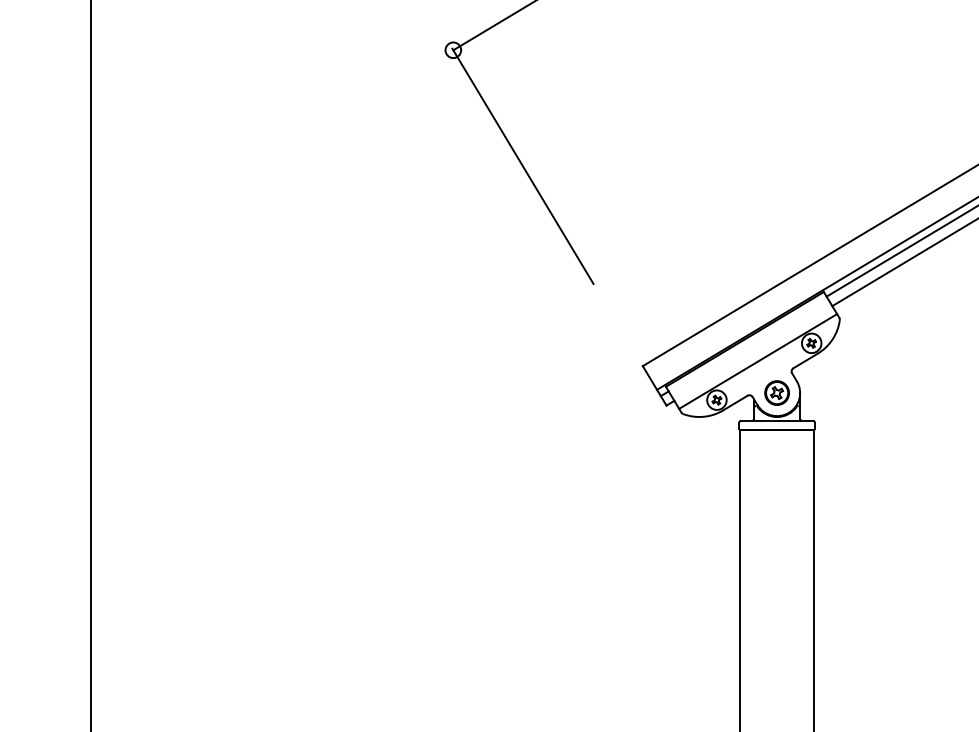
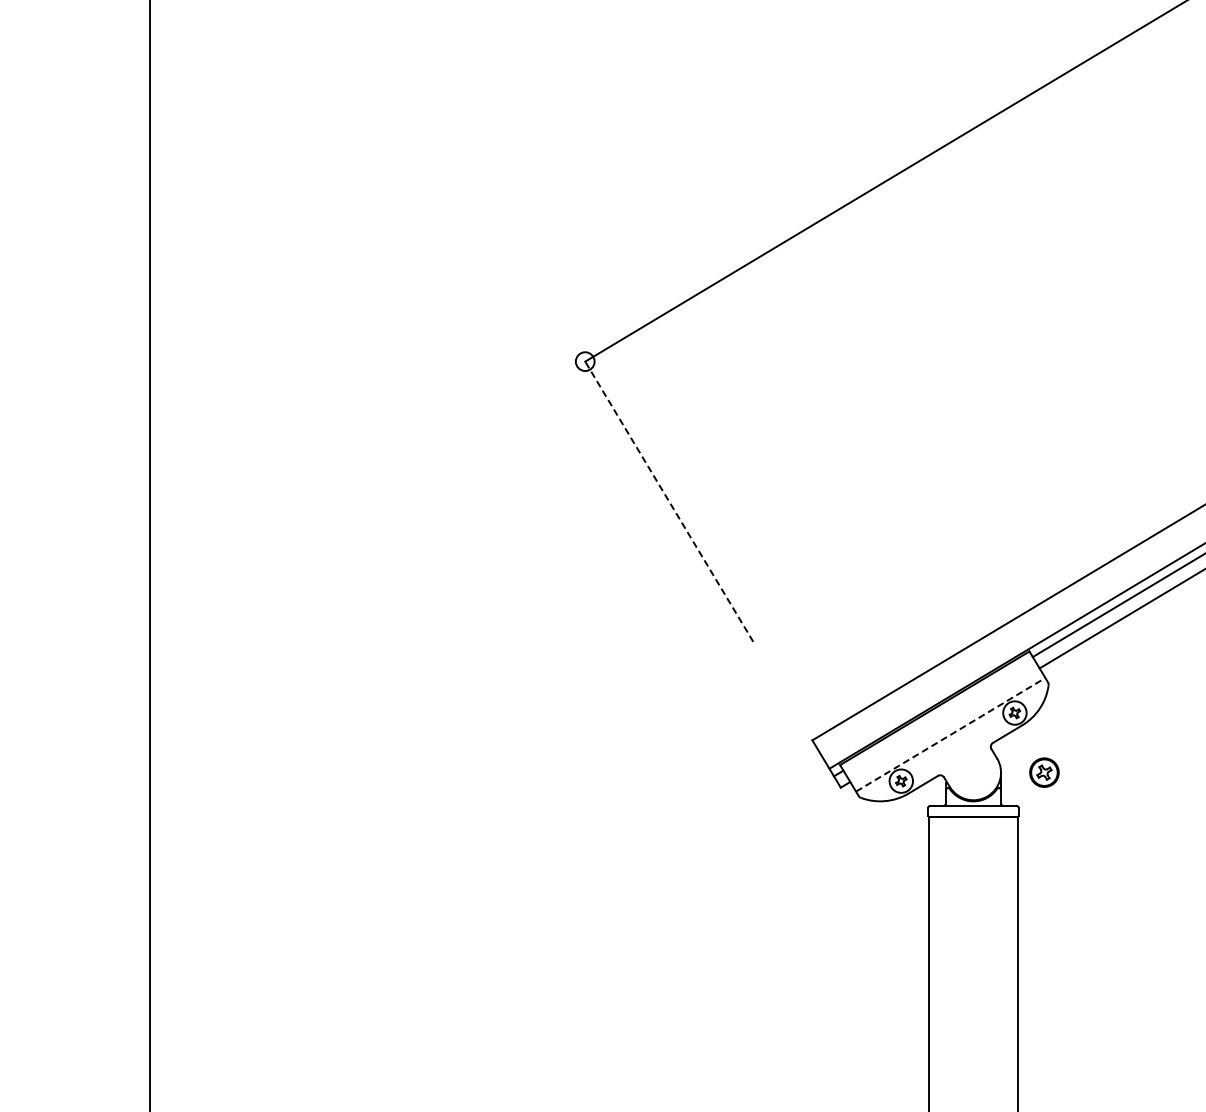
line: (522, 166) -> (668, 500), solid -> dashed
line: (758, 361) -> (951, 734), solid -> dashed
part: (777, 392) -> (1044, 772), moved

